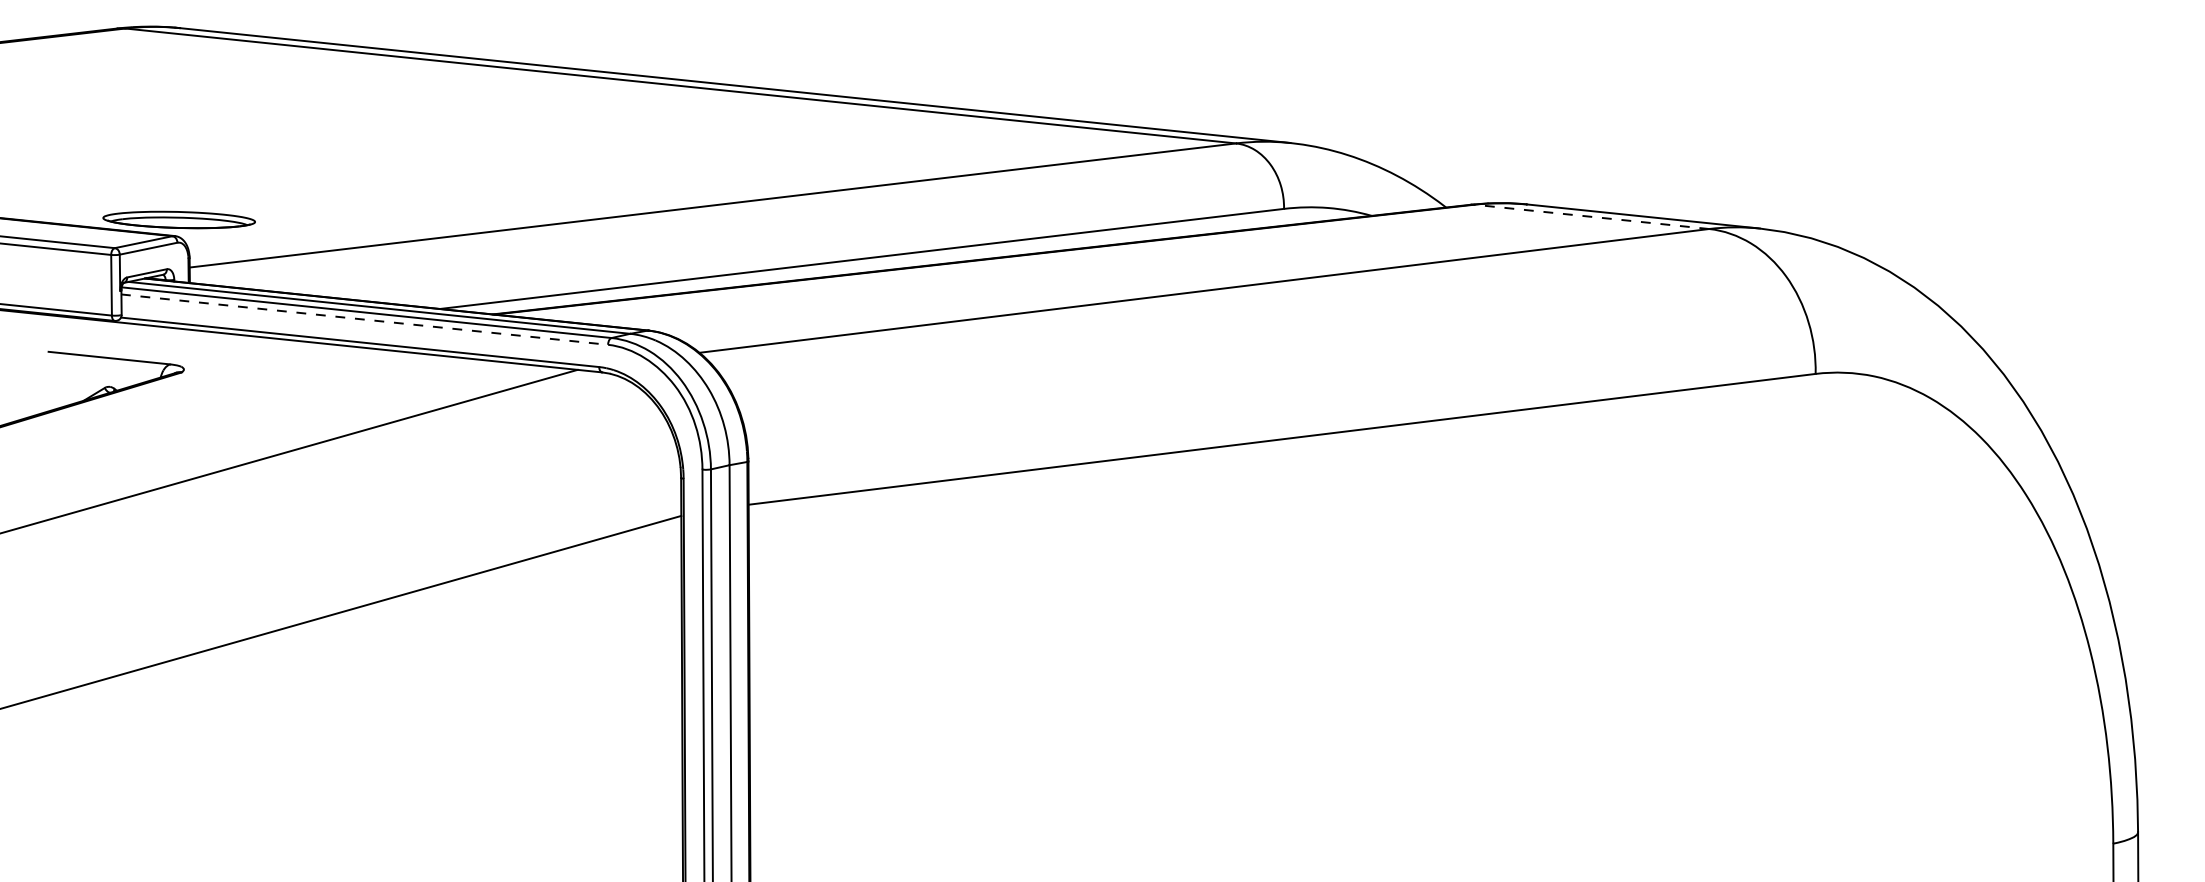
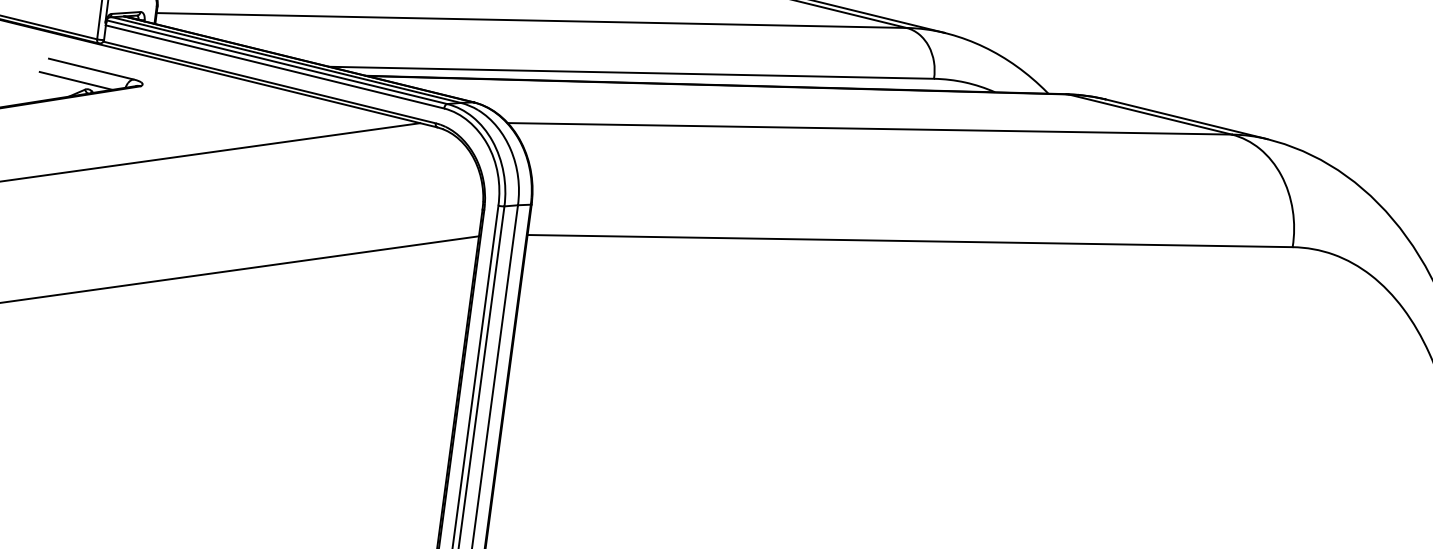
line: (1591, 216) -> (1150, 114), dashed -> solid
line: (364, 319) -> (274, 66), dashed -> solid
line: (90, 377) -> (76, 80), added

